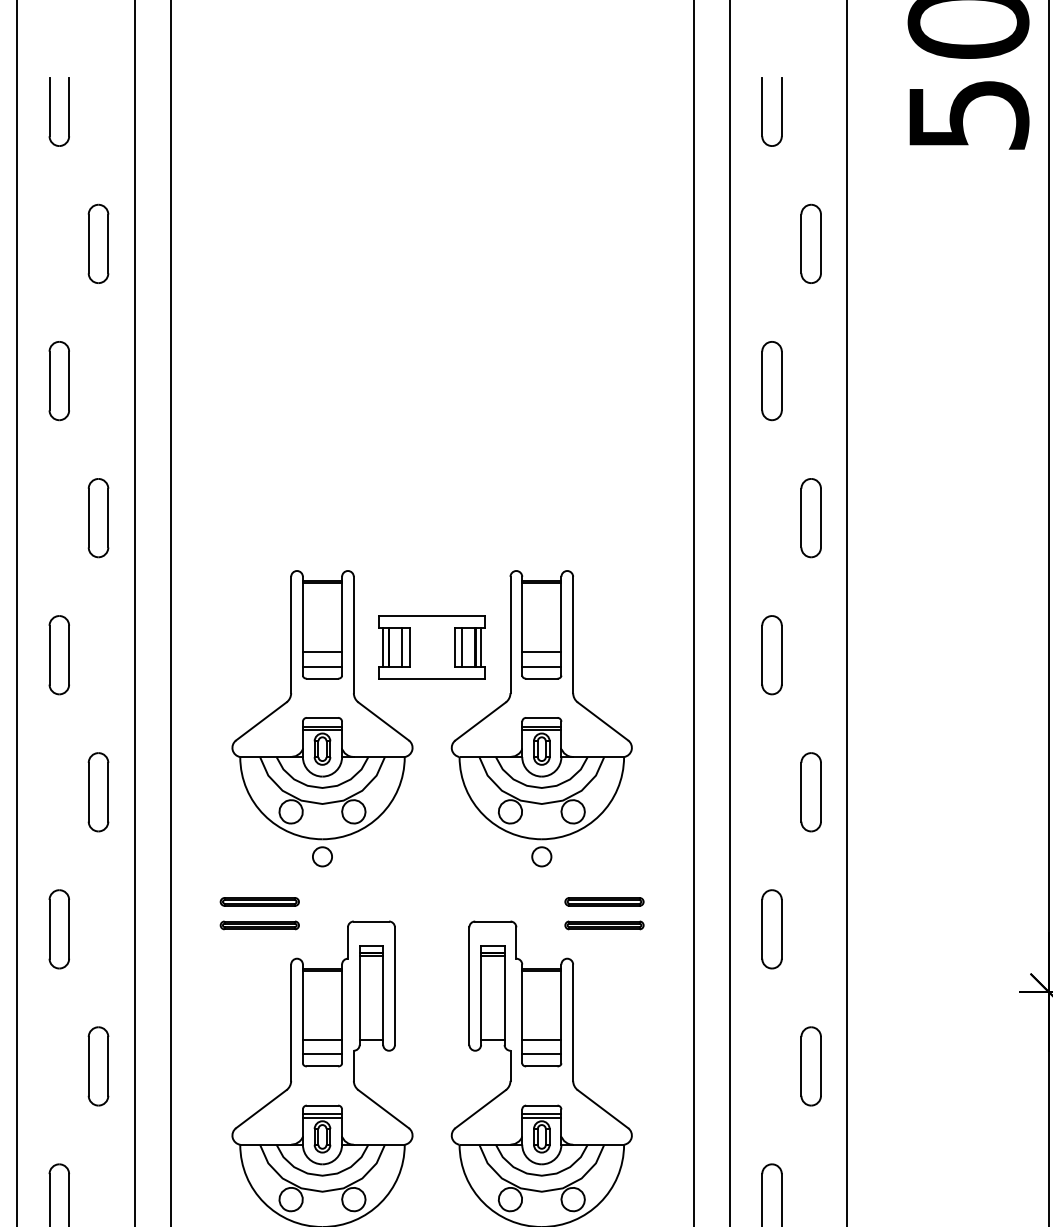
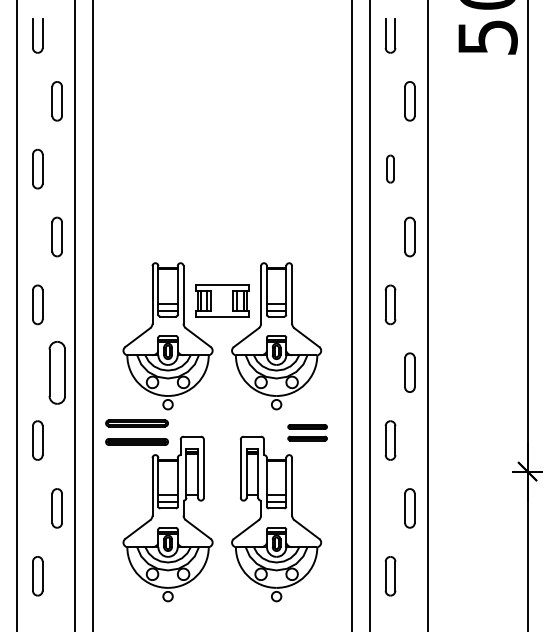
part: (771, 379) -> (390, 168), size x0.7
part: (97, 791) -> (56, 372), size x1.6
part: (258, 913) -> (136, 432), size x1.6

